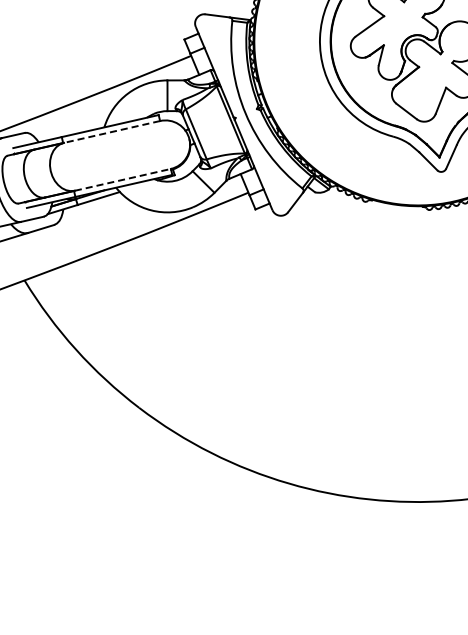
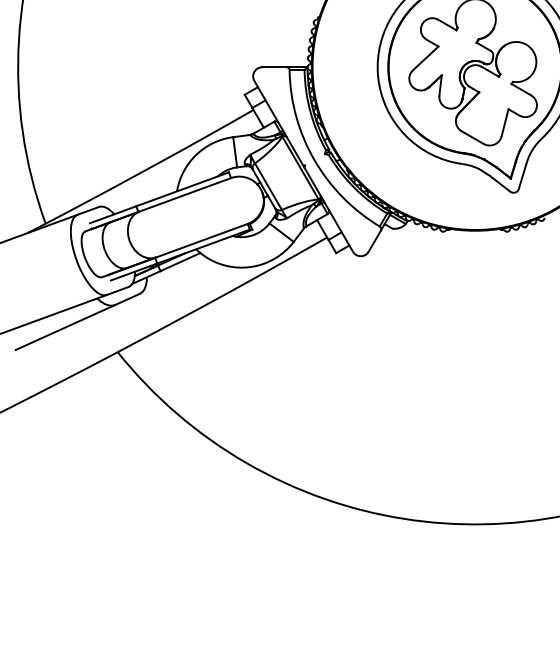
line: (112, 131) -> (185, 194), dashed -> solid
line: (122, 179) -> (201, 240), dashed -> solid

